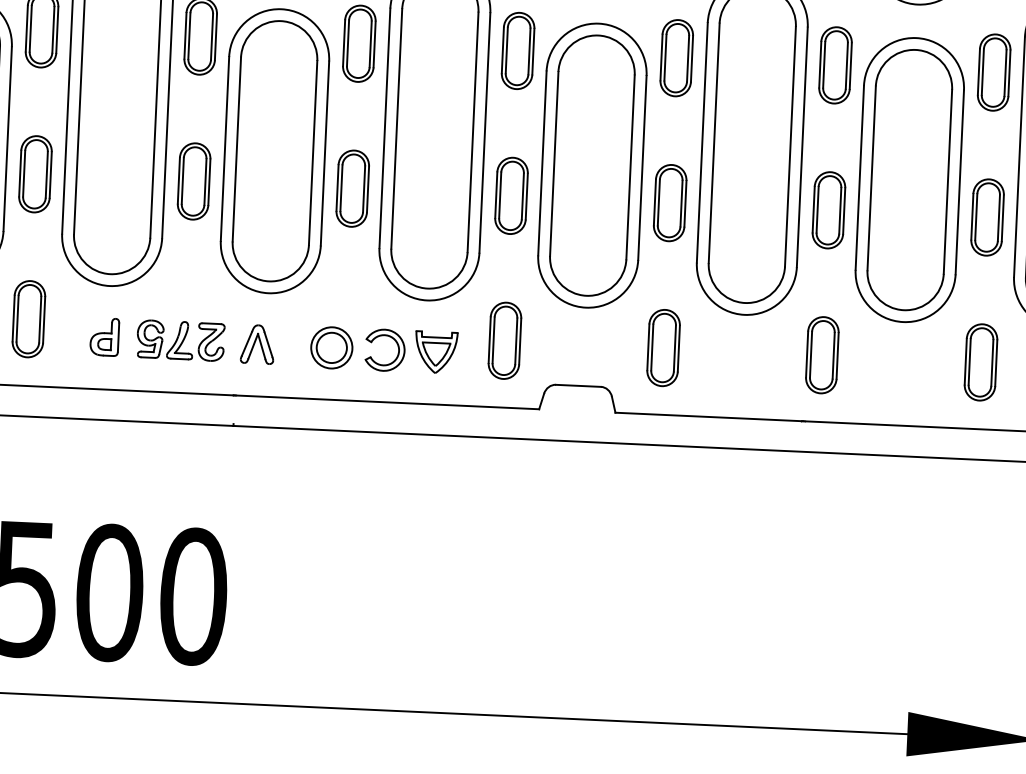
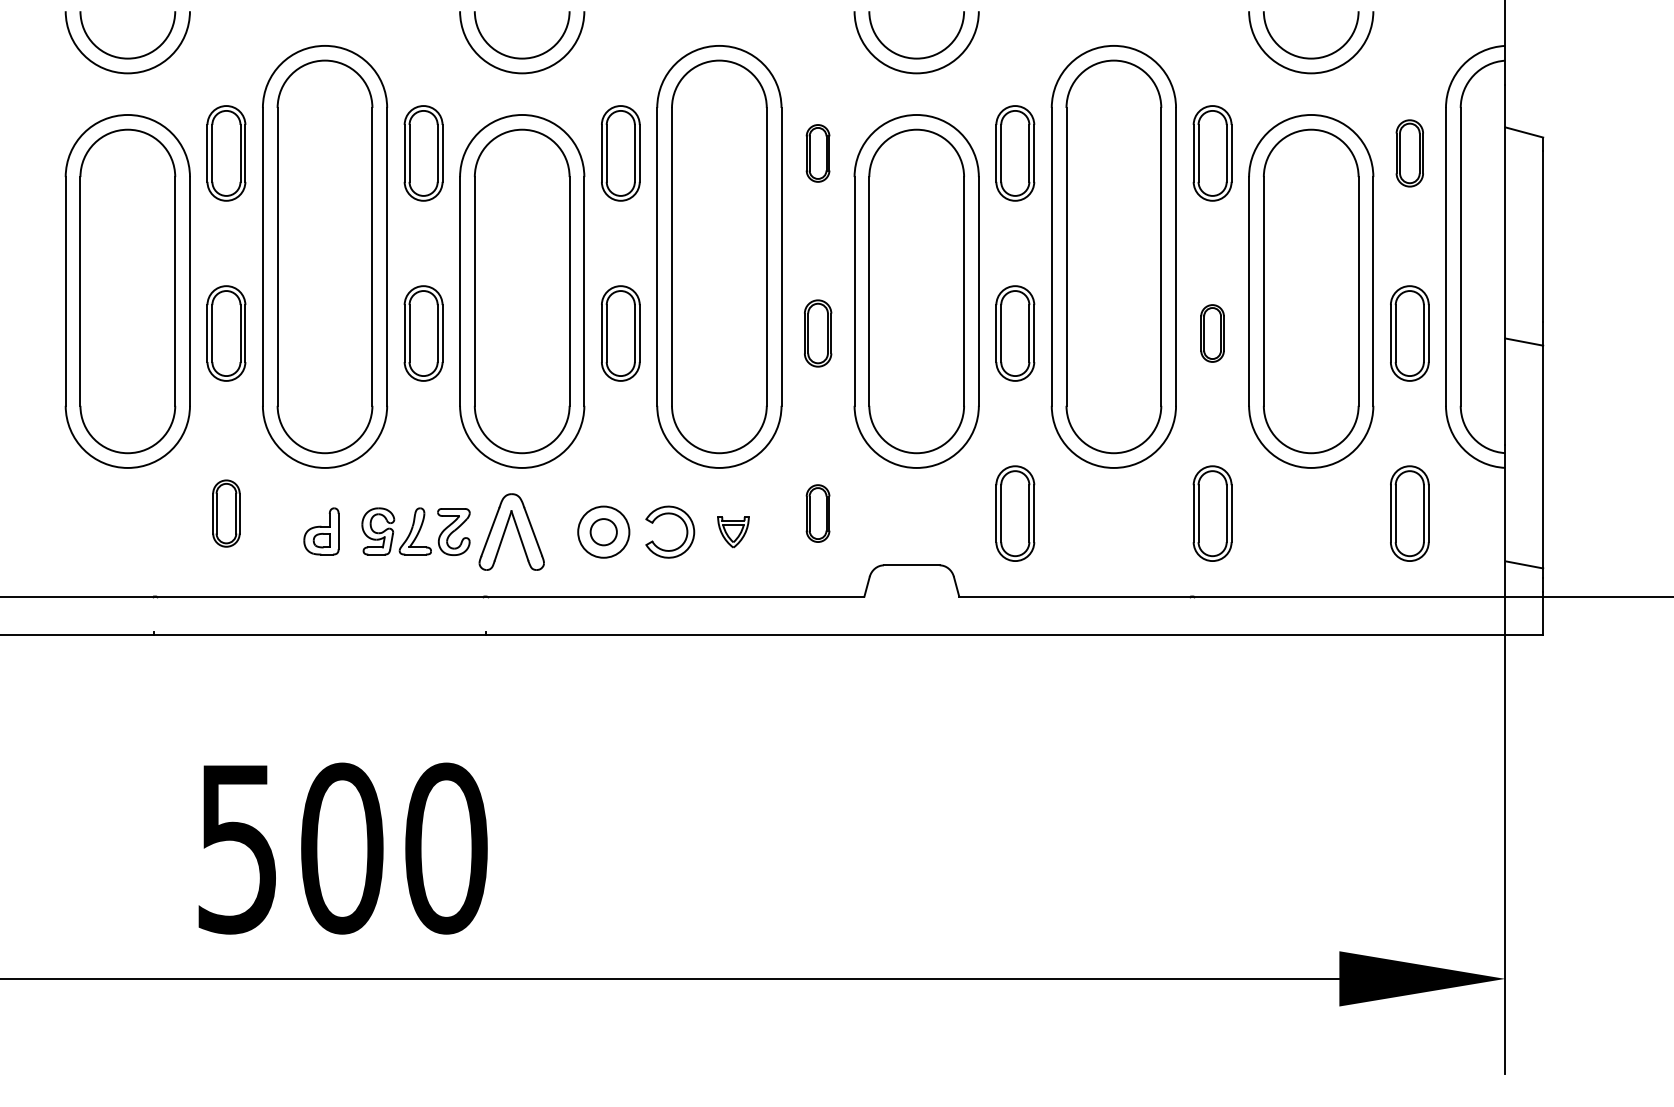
part: (517, 51) -> (817, 153), size x0.6
part: (993, 72) -> (1409, 153), size x0.7
part: (511, 195) -> (817, 333), size x0.7
part: (828, 210) -> (1212, 333), size x0.6
part: (28, 319) -> (226, 513), size x0.7
part: (504, 340) -> (817, 513), size x0.6
part: (257, 343) -> (511, 531), size x1.6
circle: (331, 347) -> (603, 531), size x0.7
part: (436, 352) -> (733, 532), size x0.6

